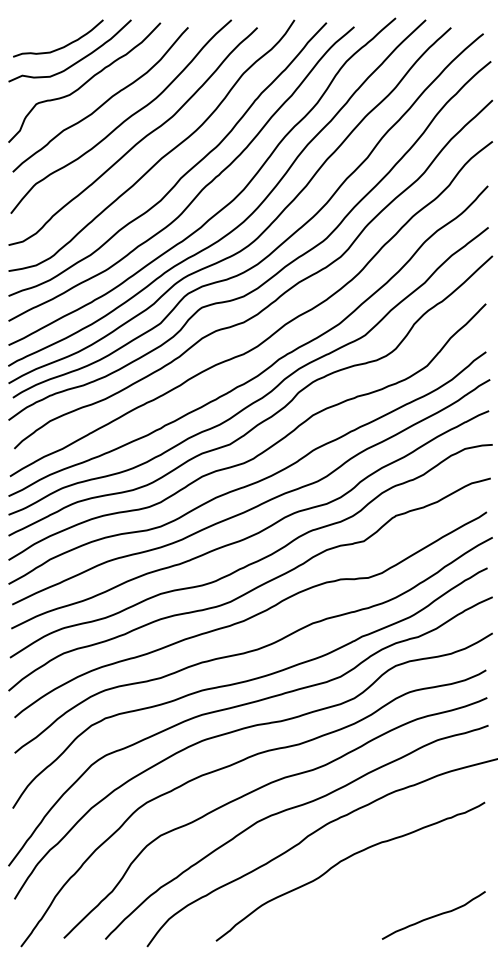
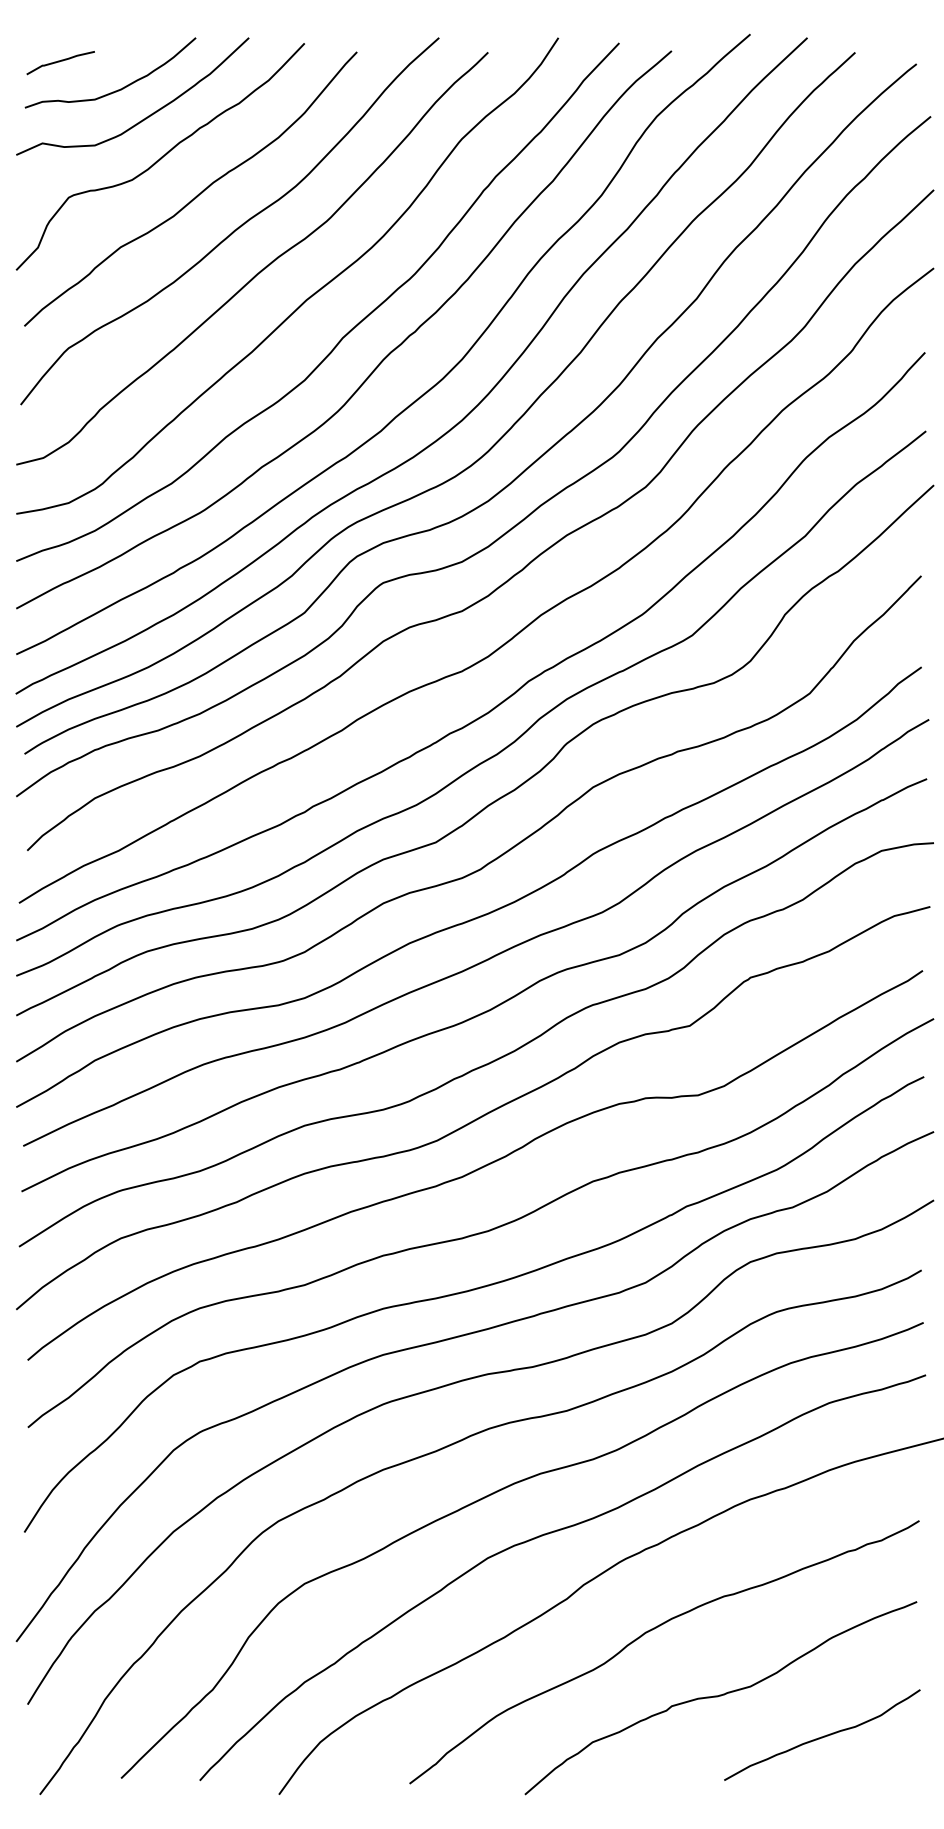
curve: (31, 32) -> (59, 61), added
curve: (379, 895) -> (719, 1697), added

